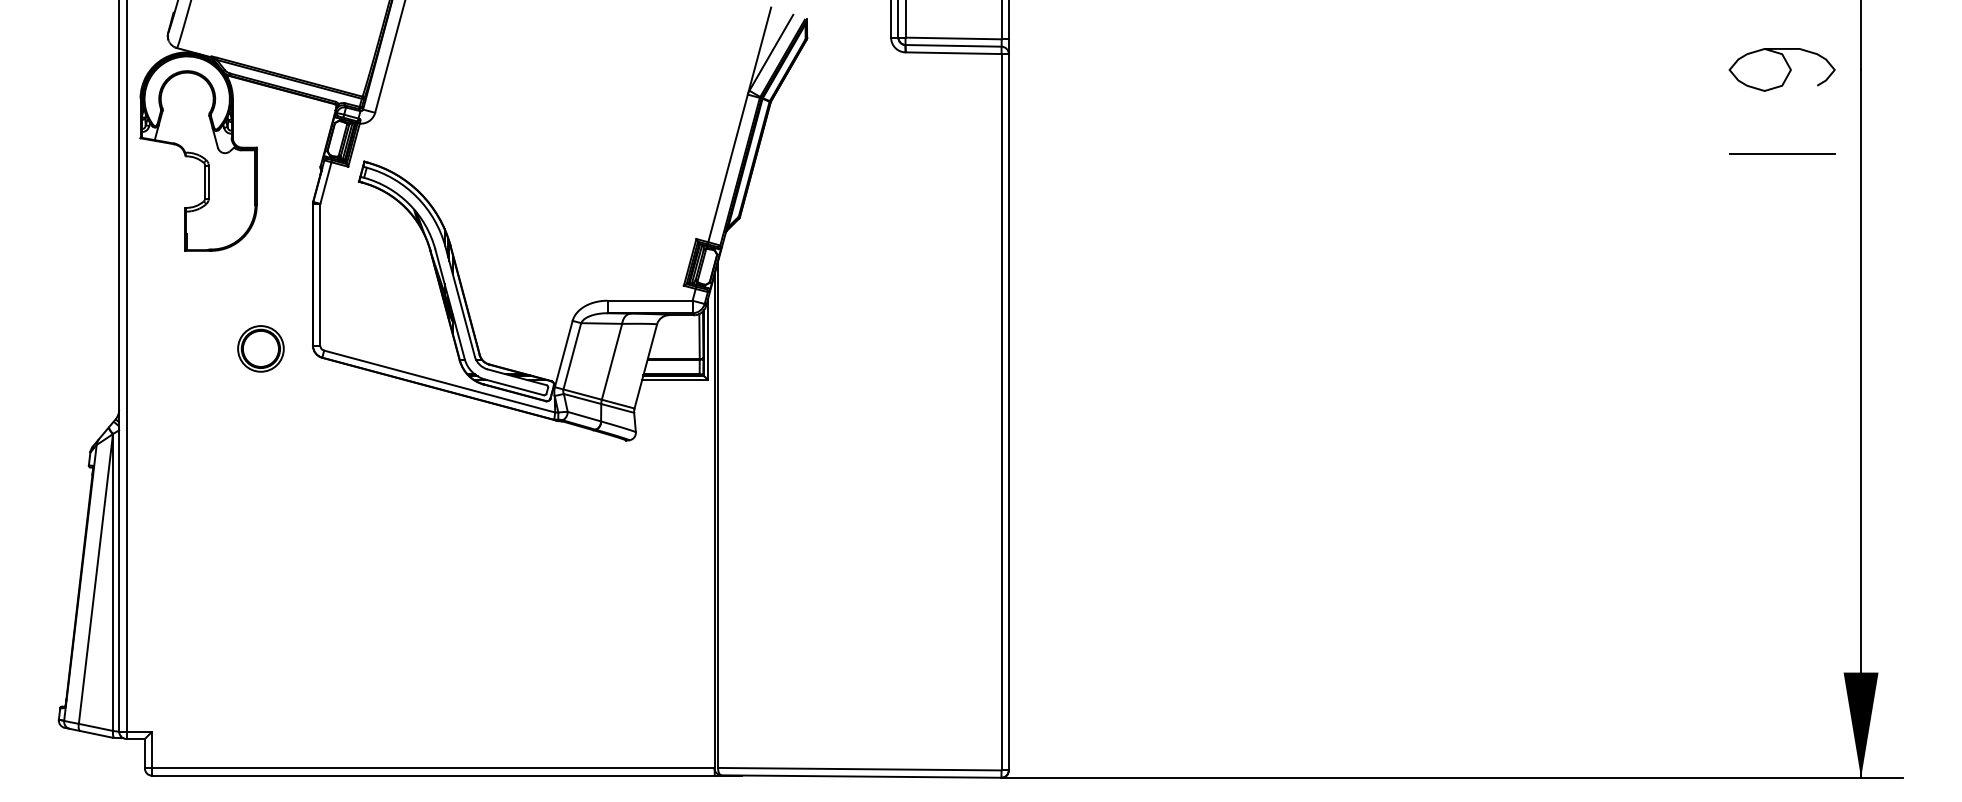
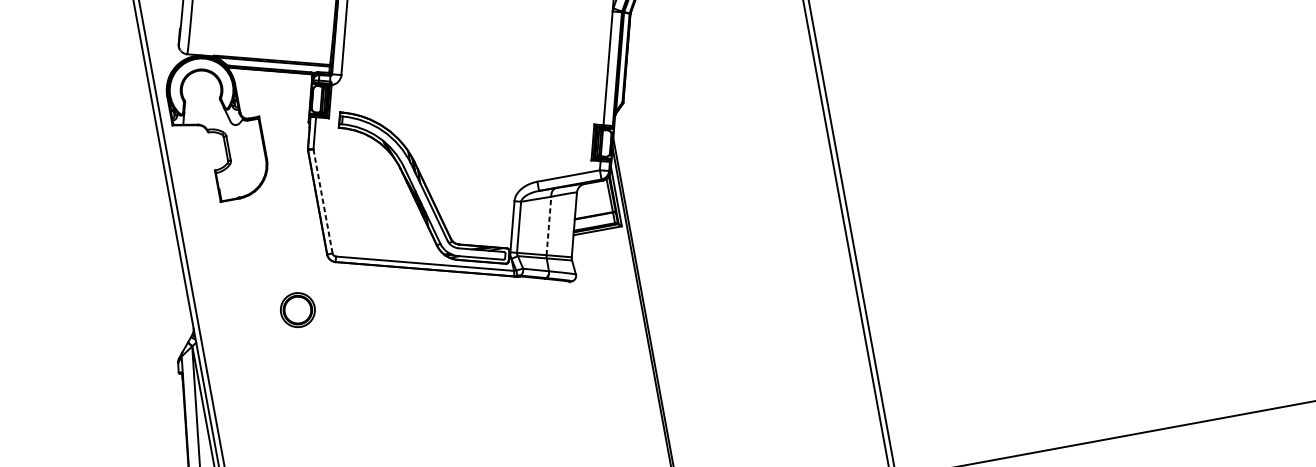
line: (320, 274) -> (323, 201), solid -> dashed
part: (260, 348) -> (297, 309), moved
line: (612, 361) -> (549, 225), solid -> dashed

